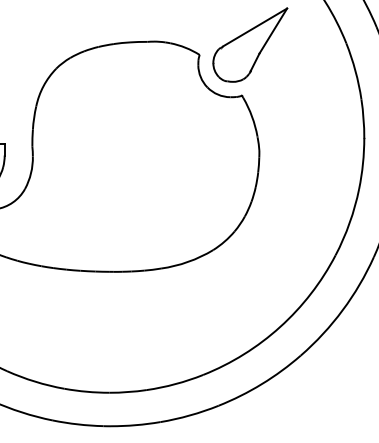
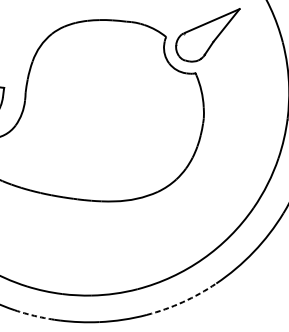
arc: (261, 384) -> (182, 302), solid -> dashed
arc: (78, 424) -> (34, 315), solid -> dashed

